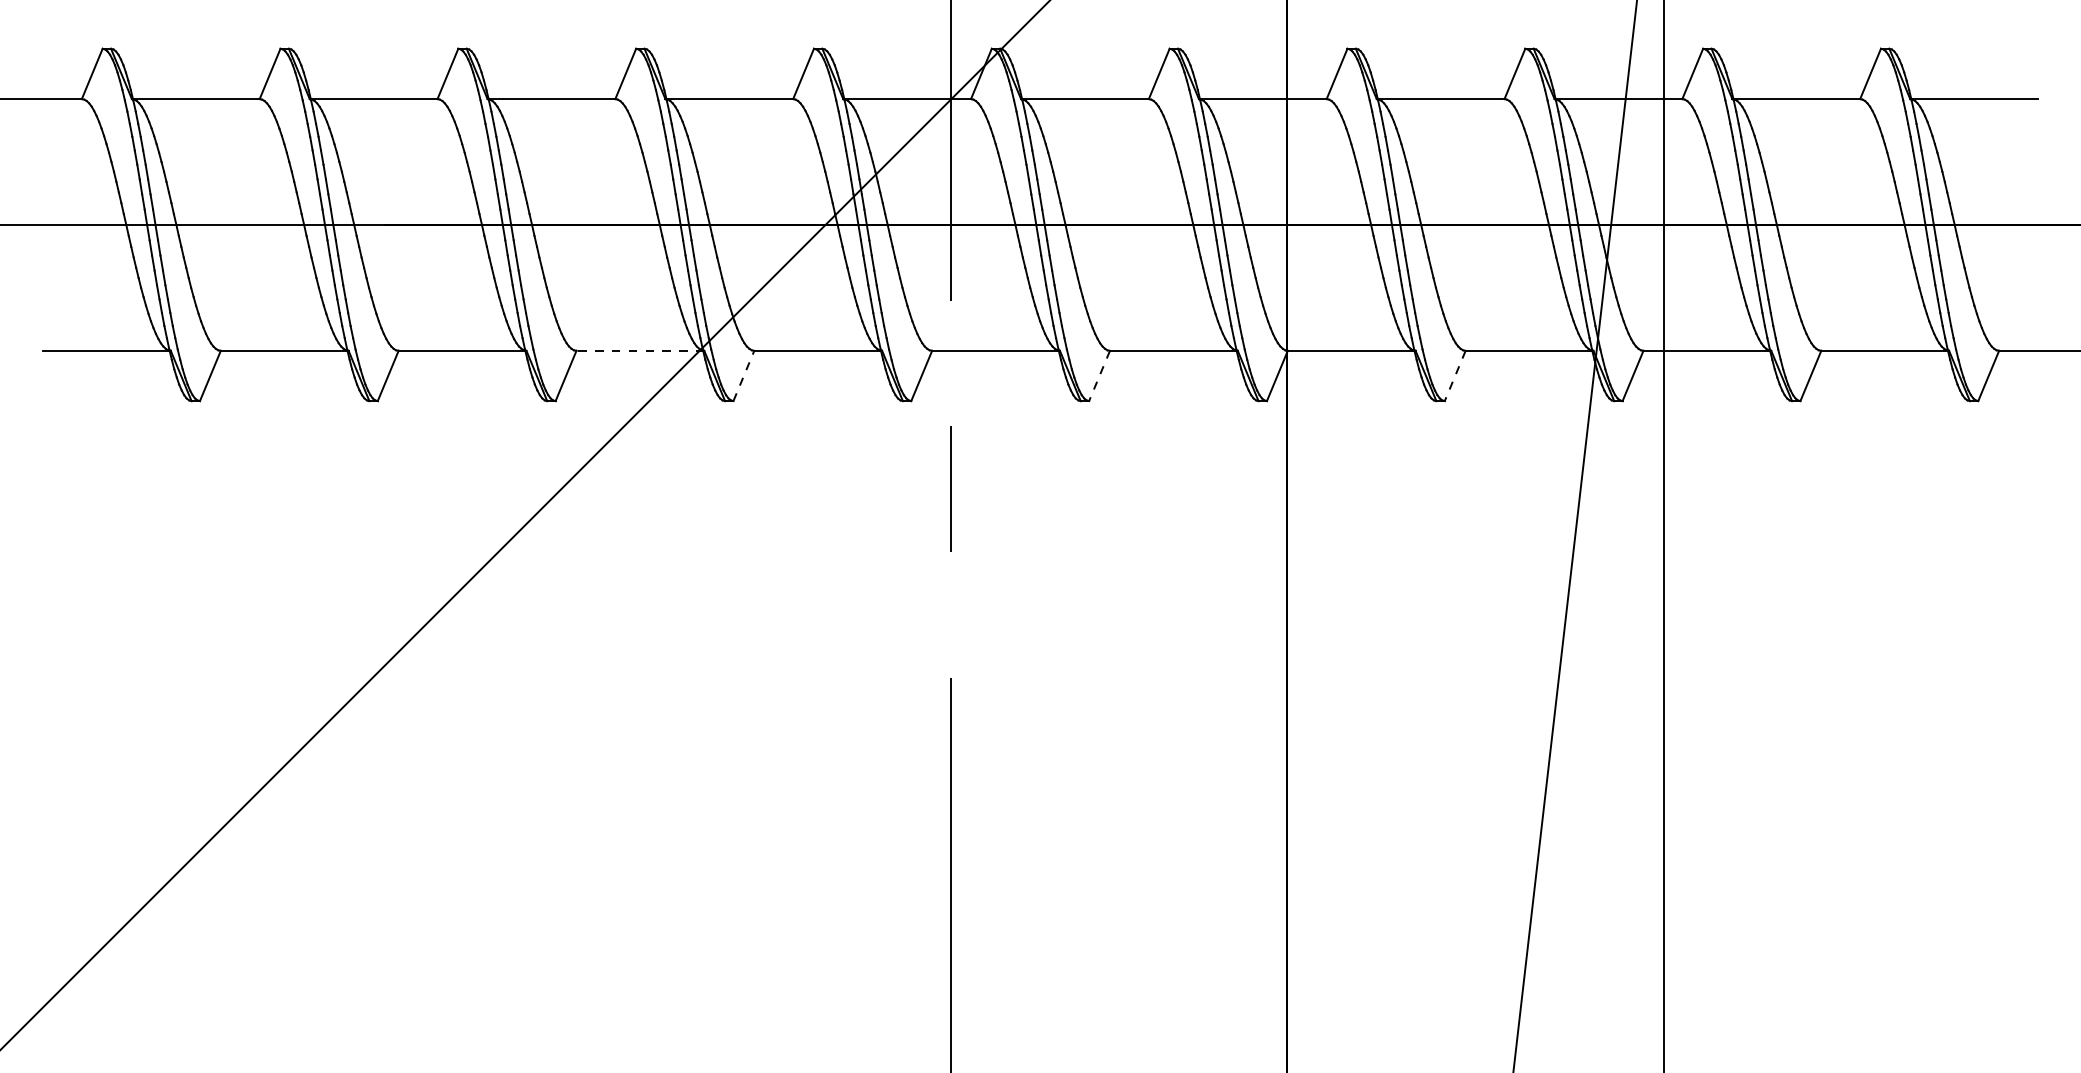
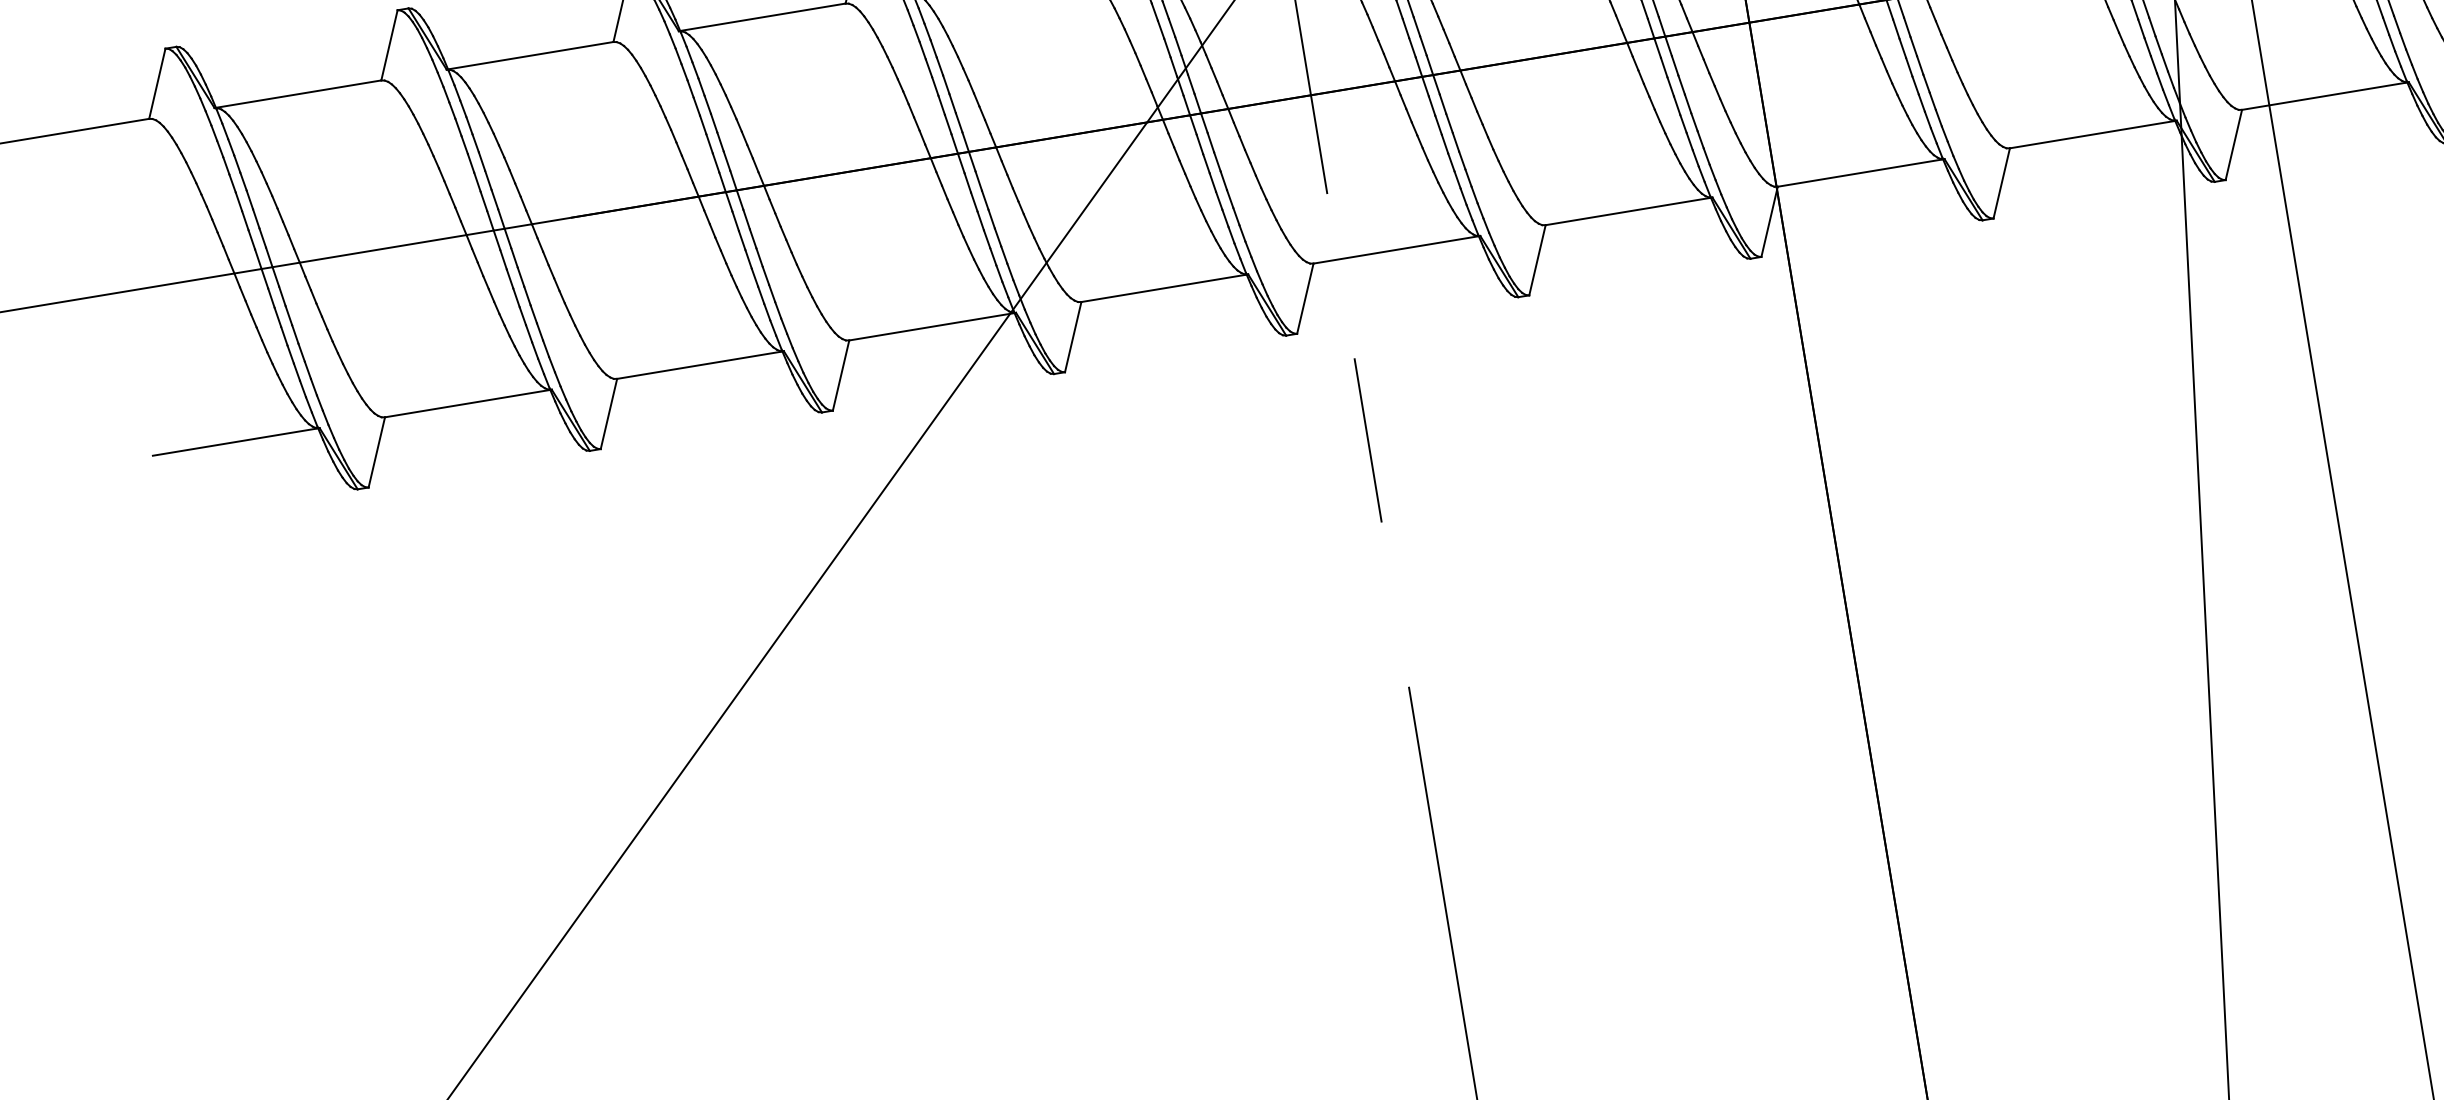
line: (640, 350) -> (932, 326), dashed -> solid
line: (744, 375) -> (1073, 336), dashed -> solid
line: (1099, 376) -> (1537, 261), dashed -> solid
line: (1455, 376) -> (2002, 184), dashed -> solid

